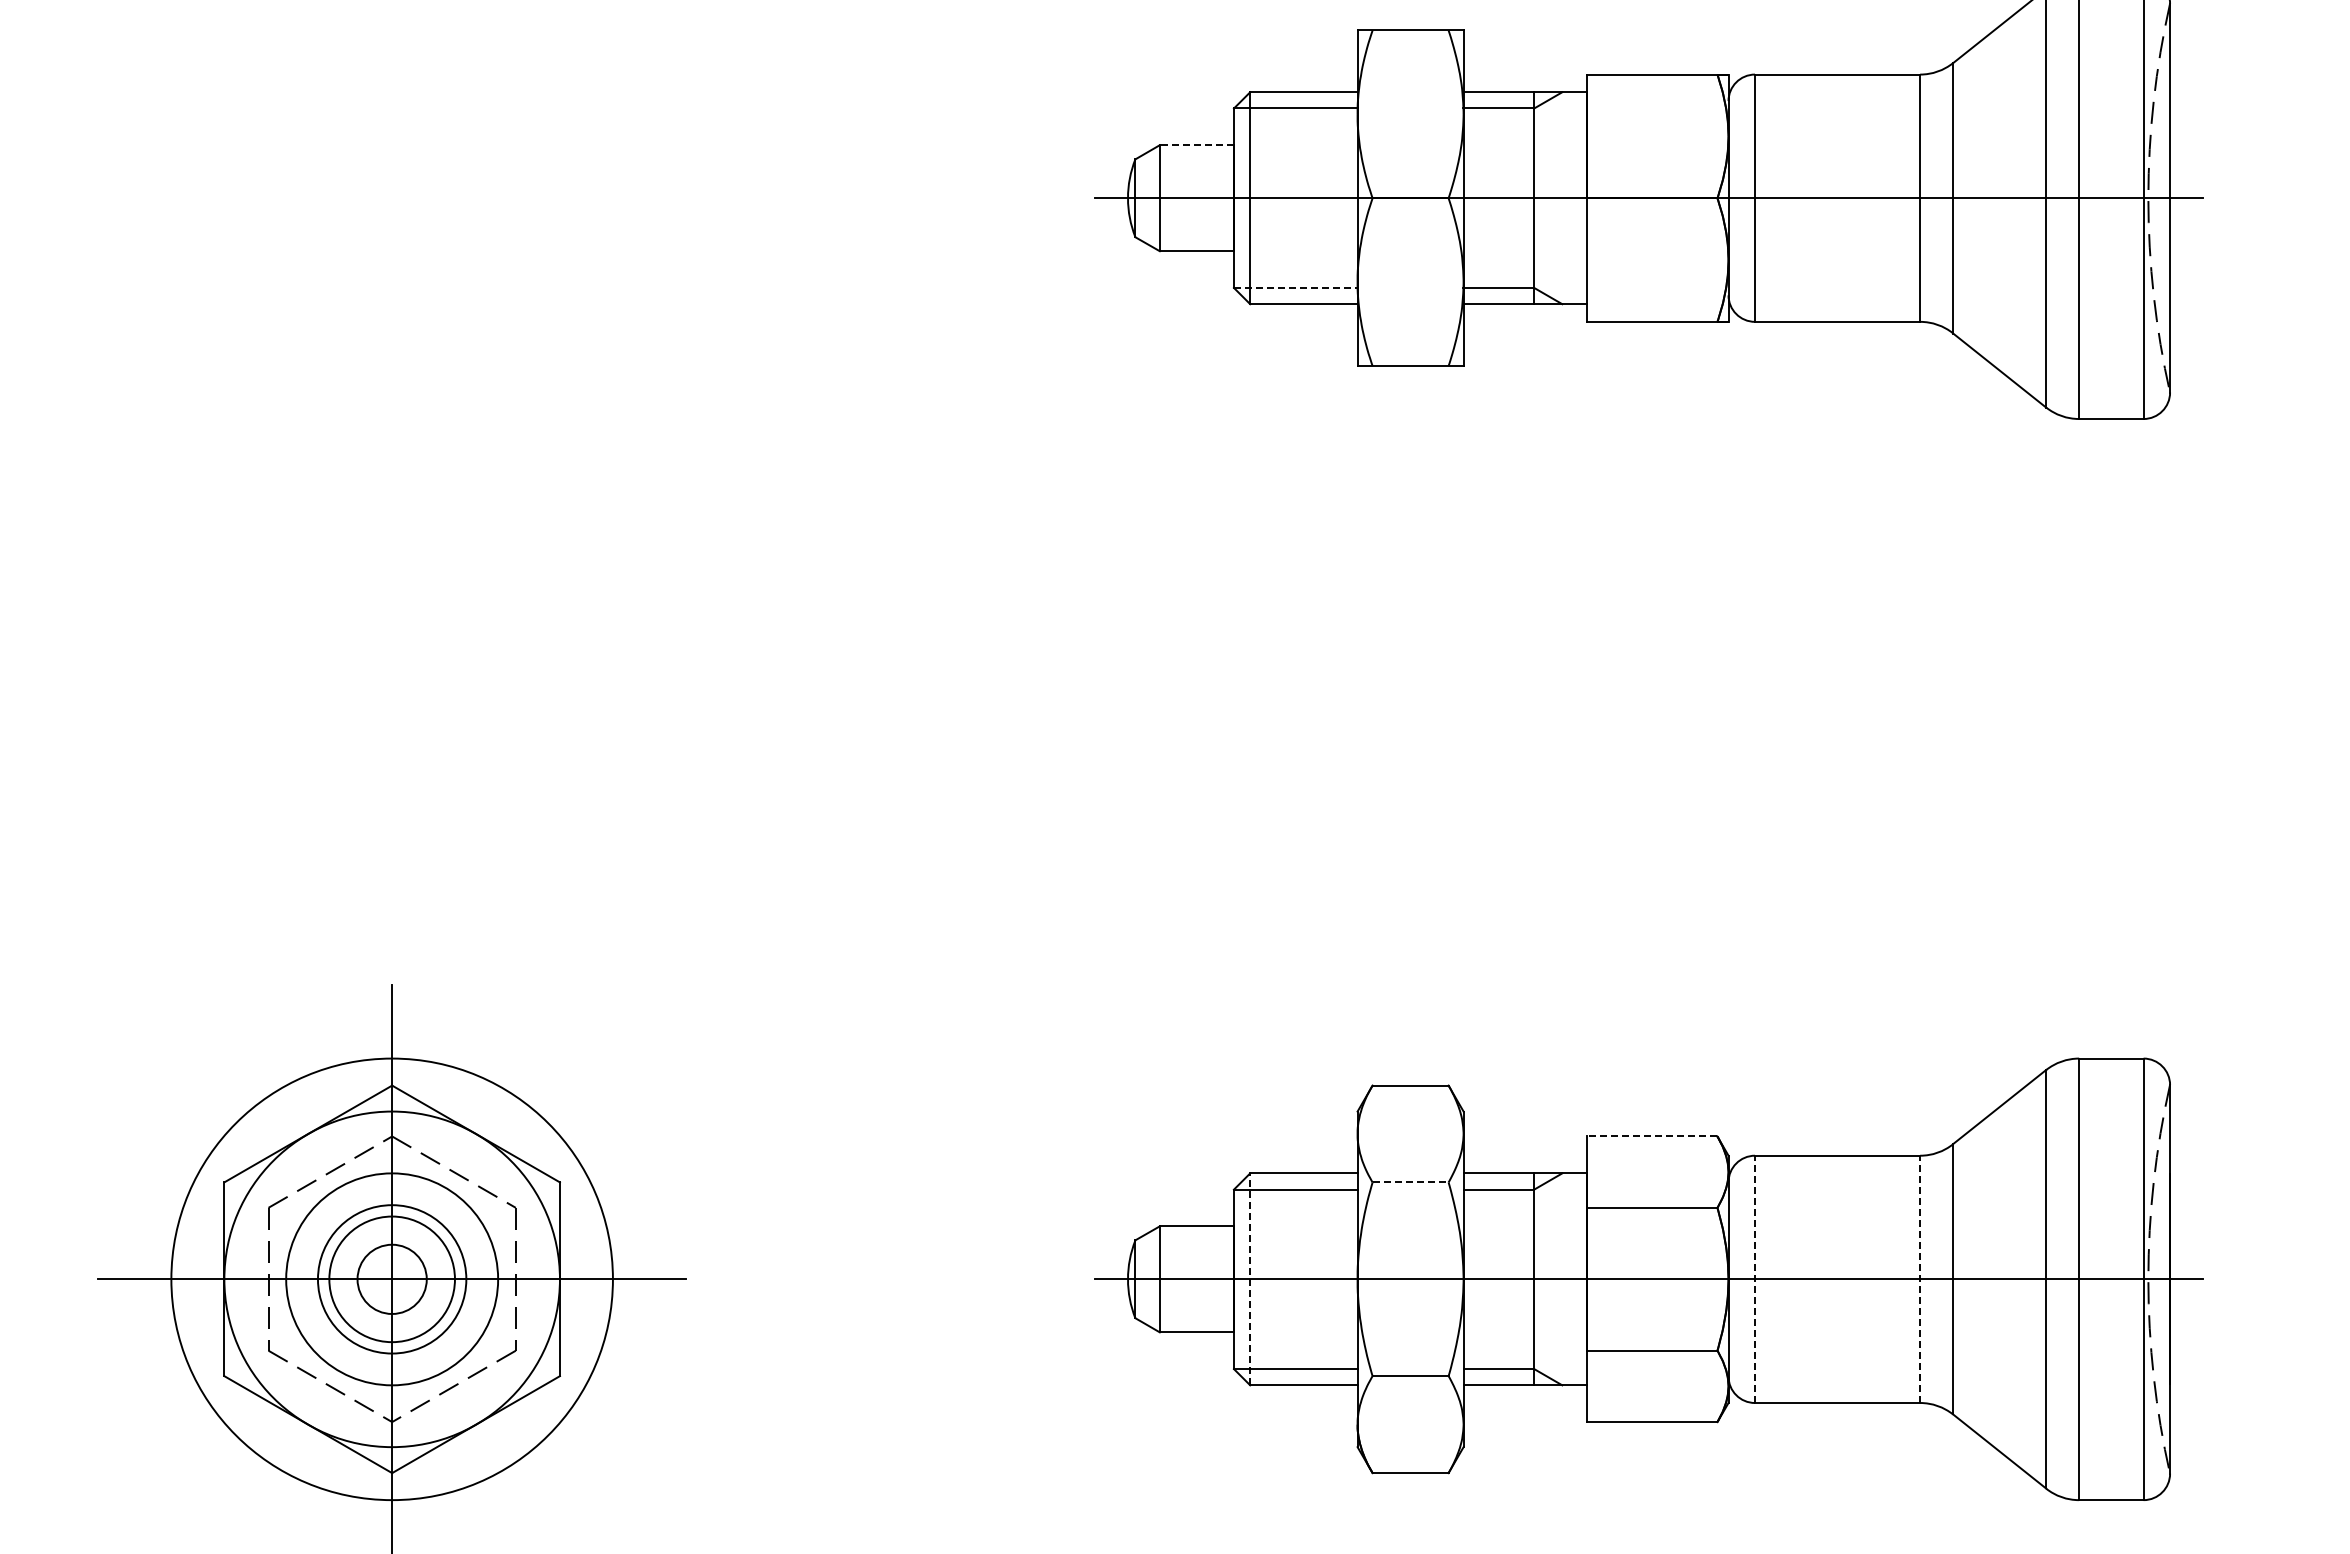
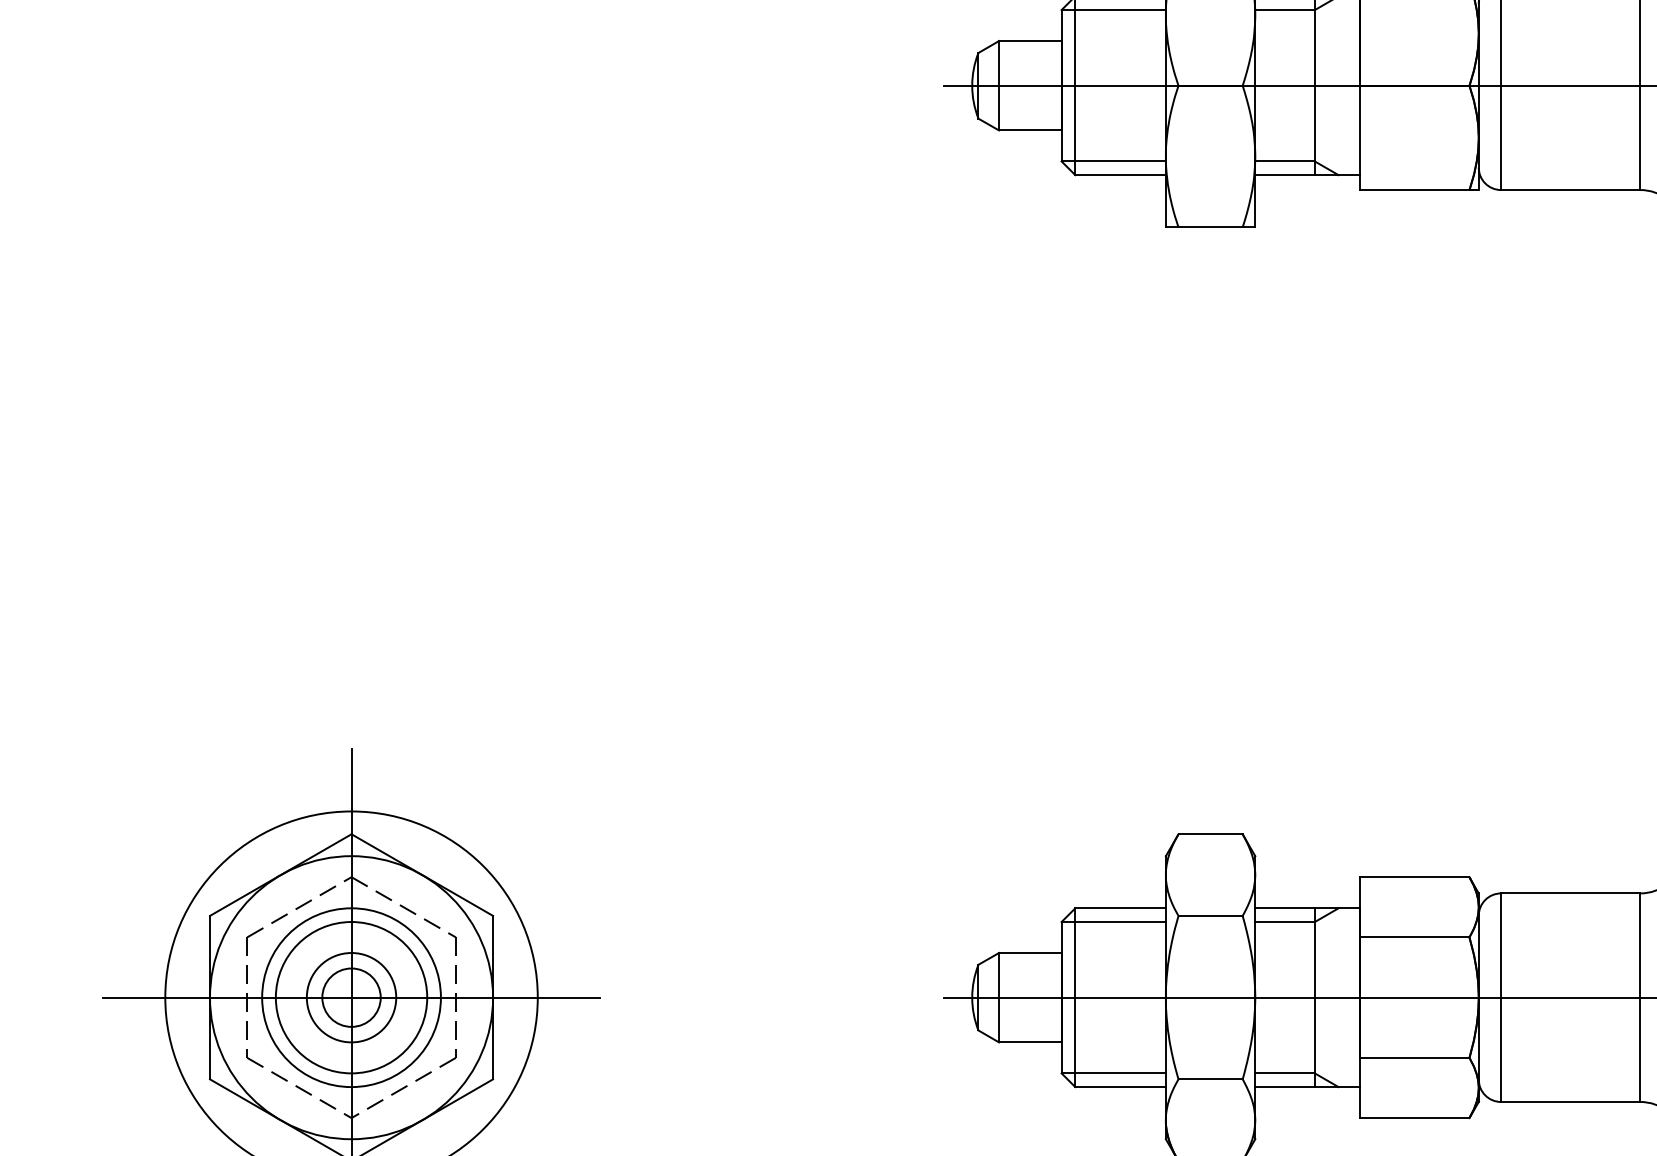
line: (1196, 145) -> (1030, 41), dashed -> solid
line: (1295, 287) -> (1113, 161), dashed -> solid
line: (1651, 1136) -> (1413, 877), dashed -> solid
line: (1410, 1182) -> (1210, 915), dashed -> solid
circle: (391, 1279) -> (350, 997), size x1.43
circle: (392, 1279) -> (351, 997), size x0.71
line: (1250, 1279) -> (1075, 997), dashed -> solid
line: (1755, 1279) -> (1501, 997), dashed -> solid
line: (1920, 1279) -> (1640, 997), dashed -> solid

